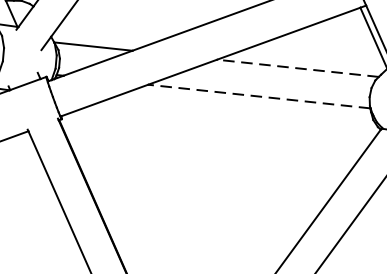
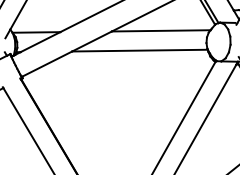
line: (296, 67) -> (160, 30), dashed -> solid
line: (258, 96) -> (139, 50), dashed -> solid

